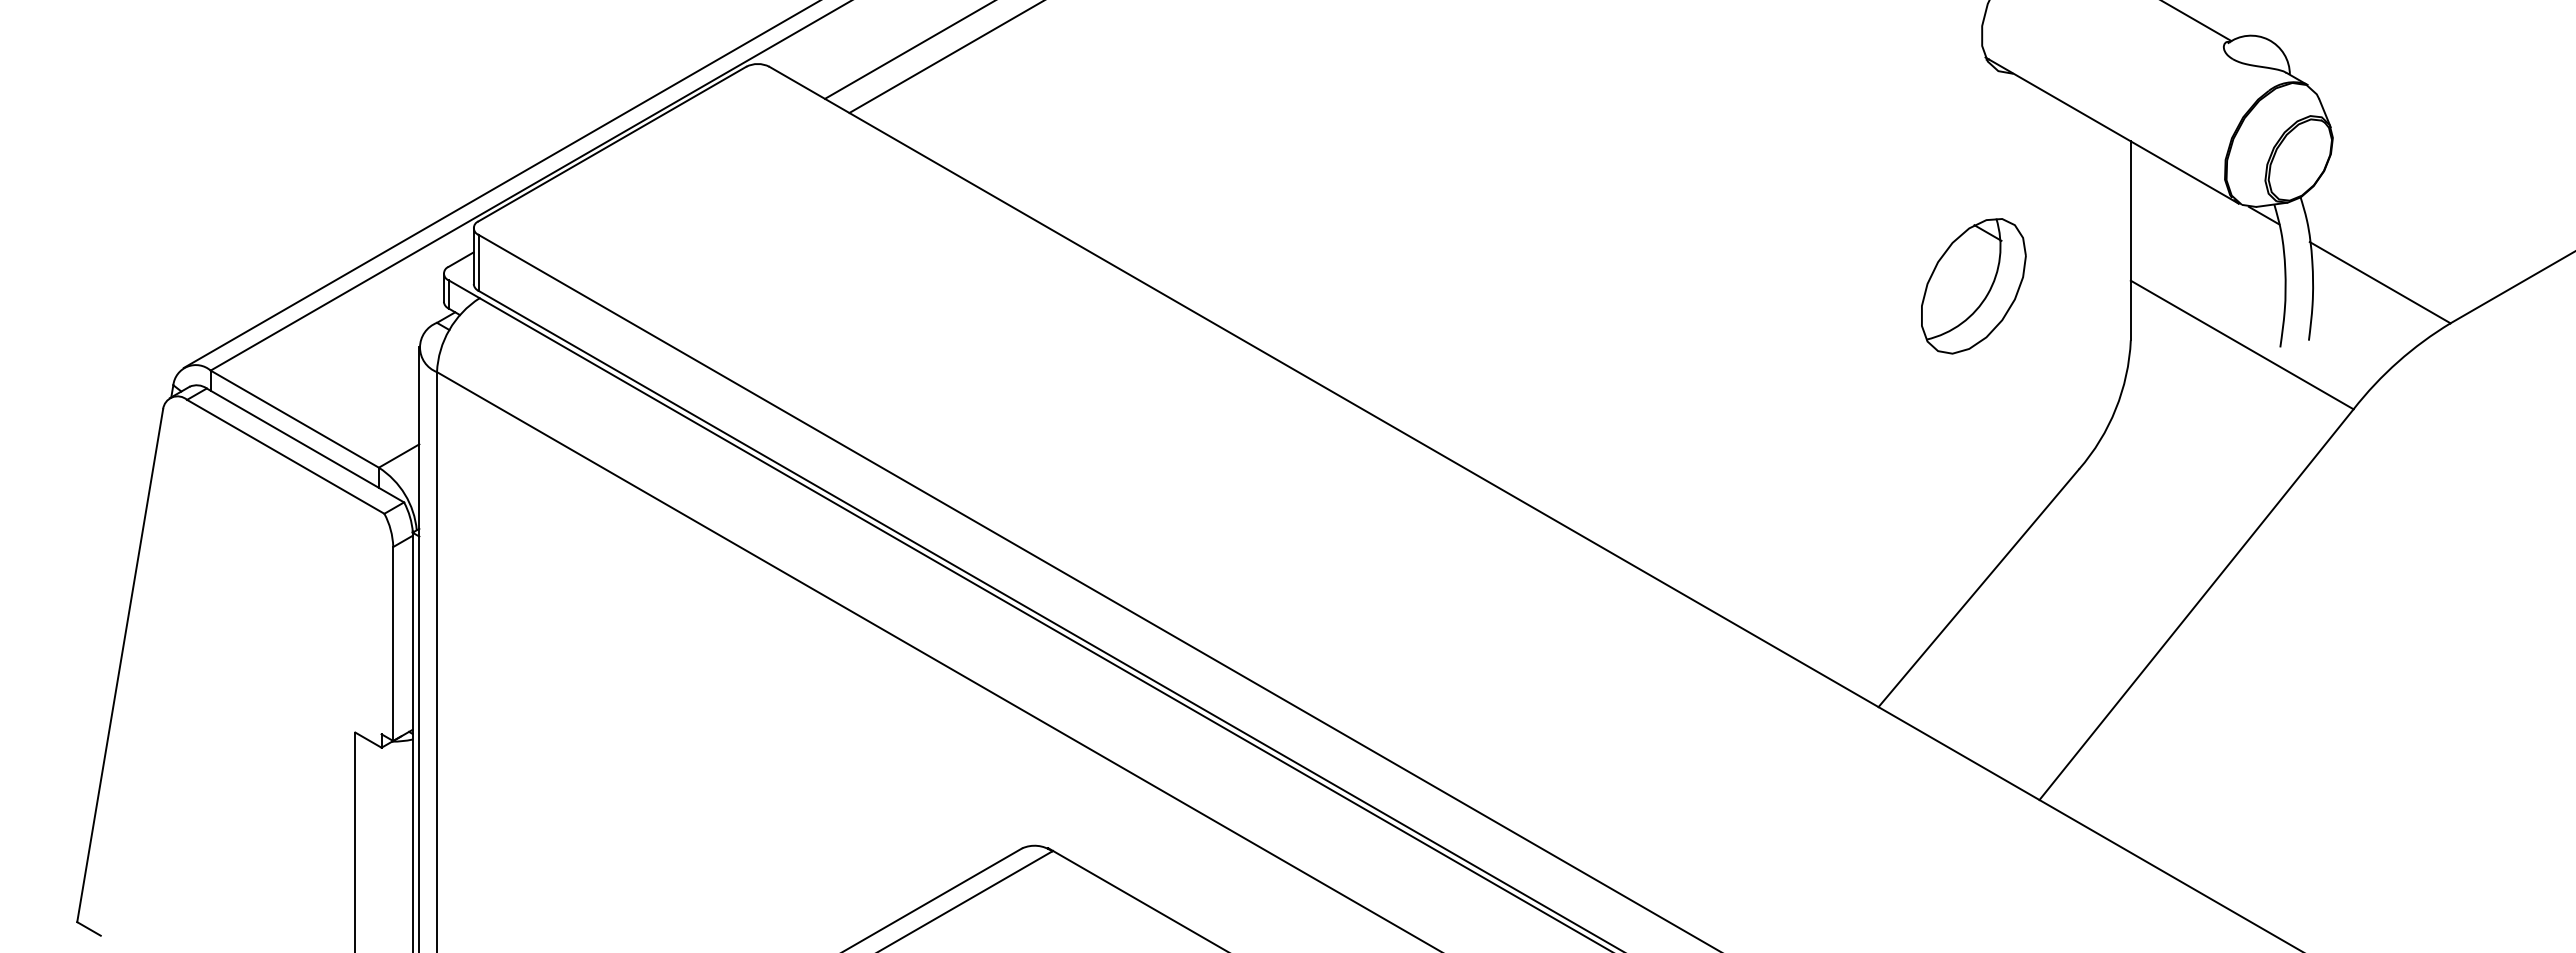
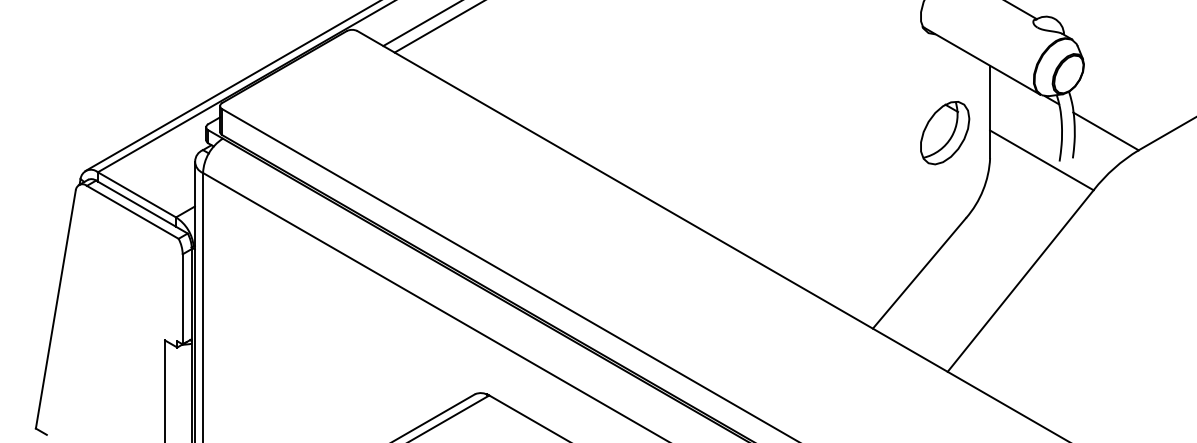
part: (1974, 287) -> (945, 133), moved

